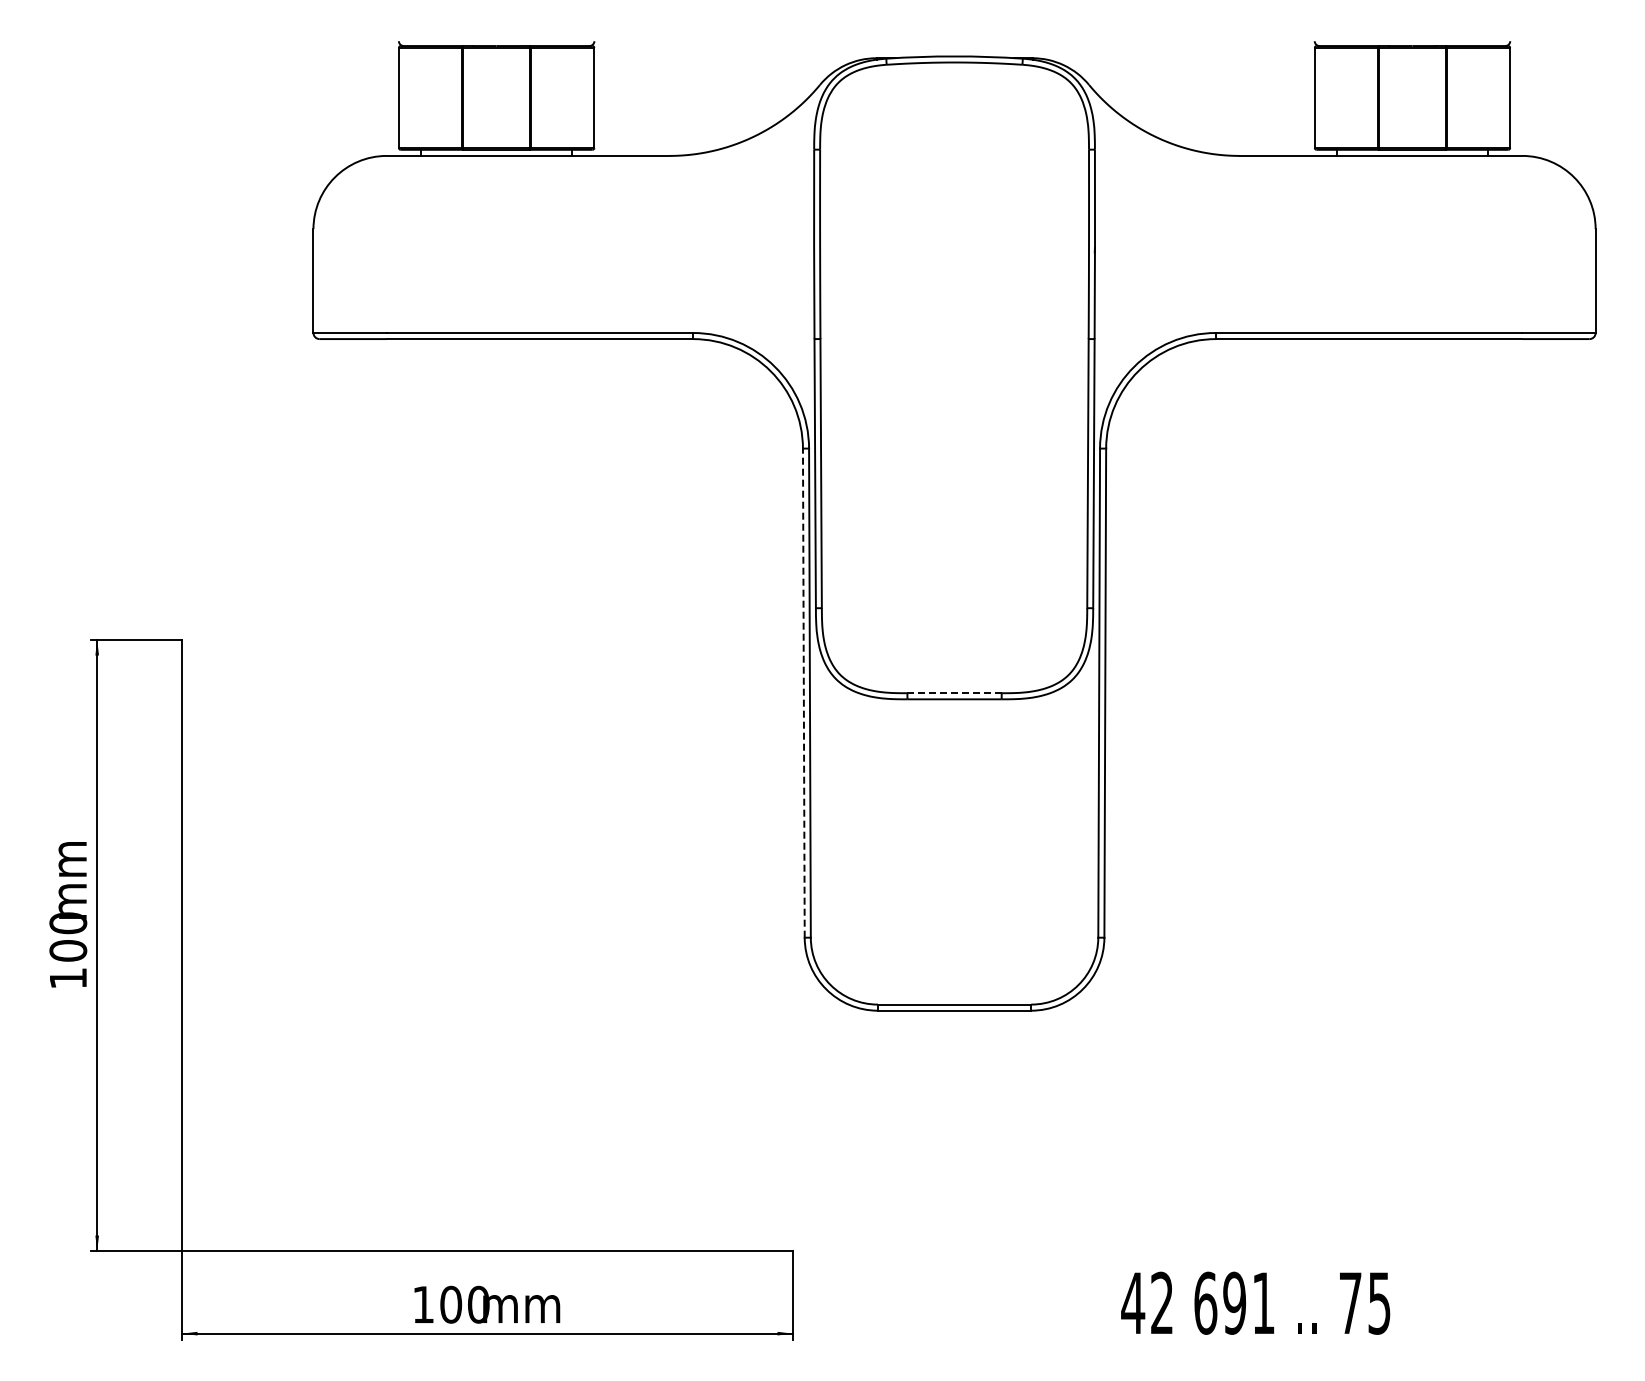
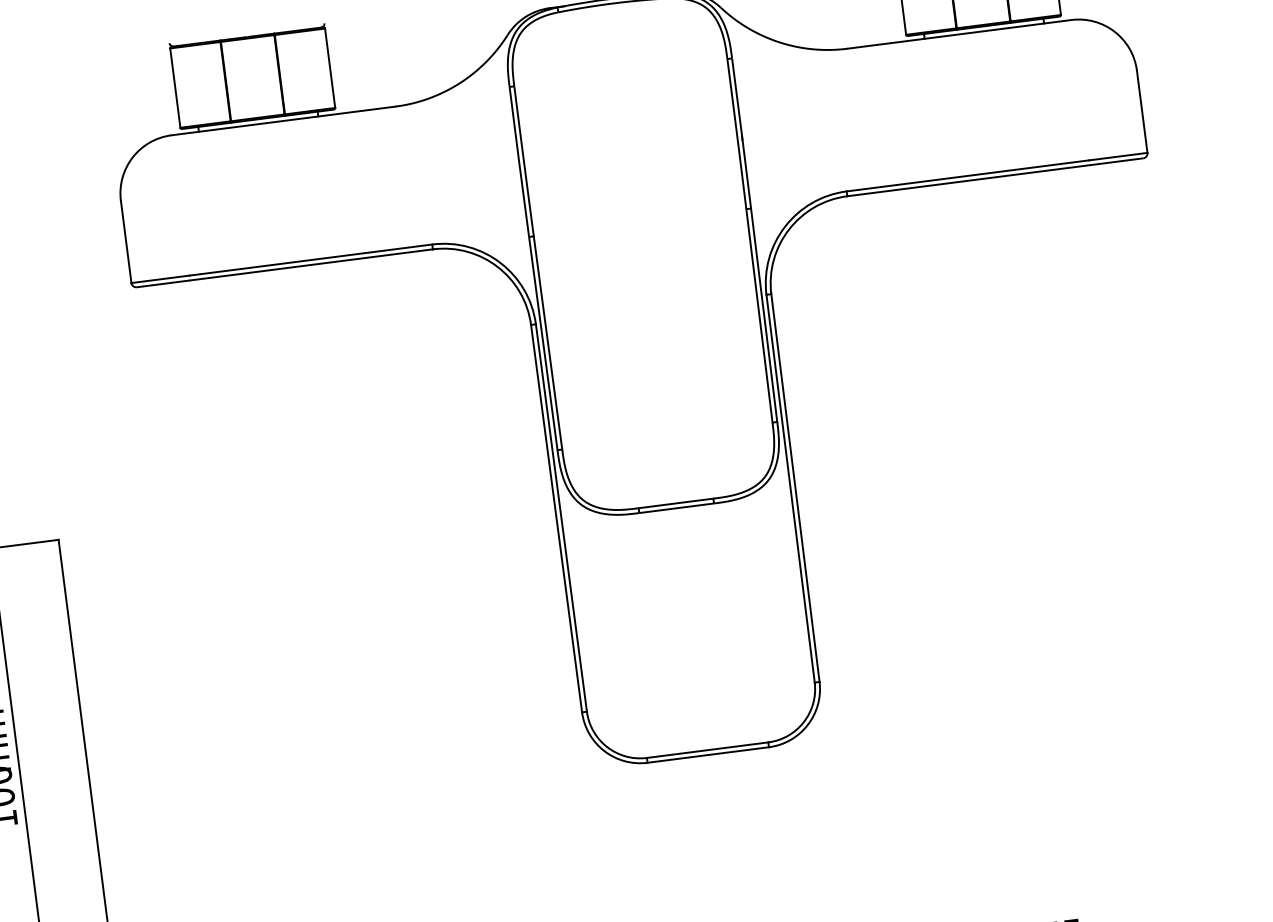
line: (803, 693) -> (556, 518), dashed -> solid
line: (955, 693) -> (676, 503), dashed -> solid

